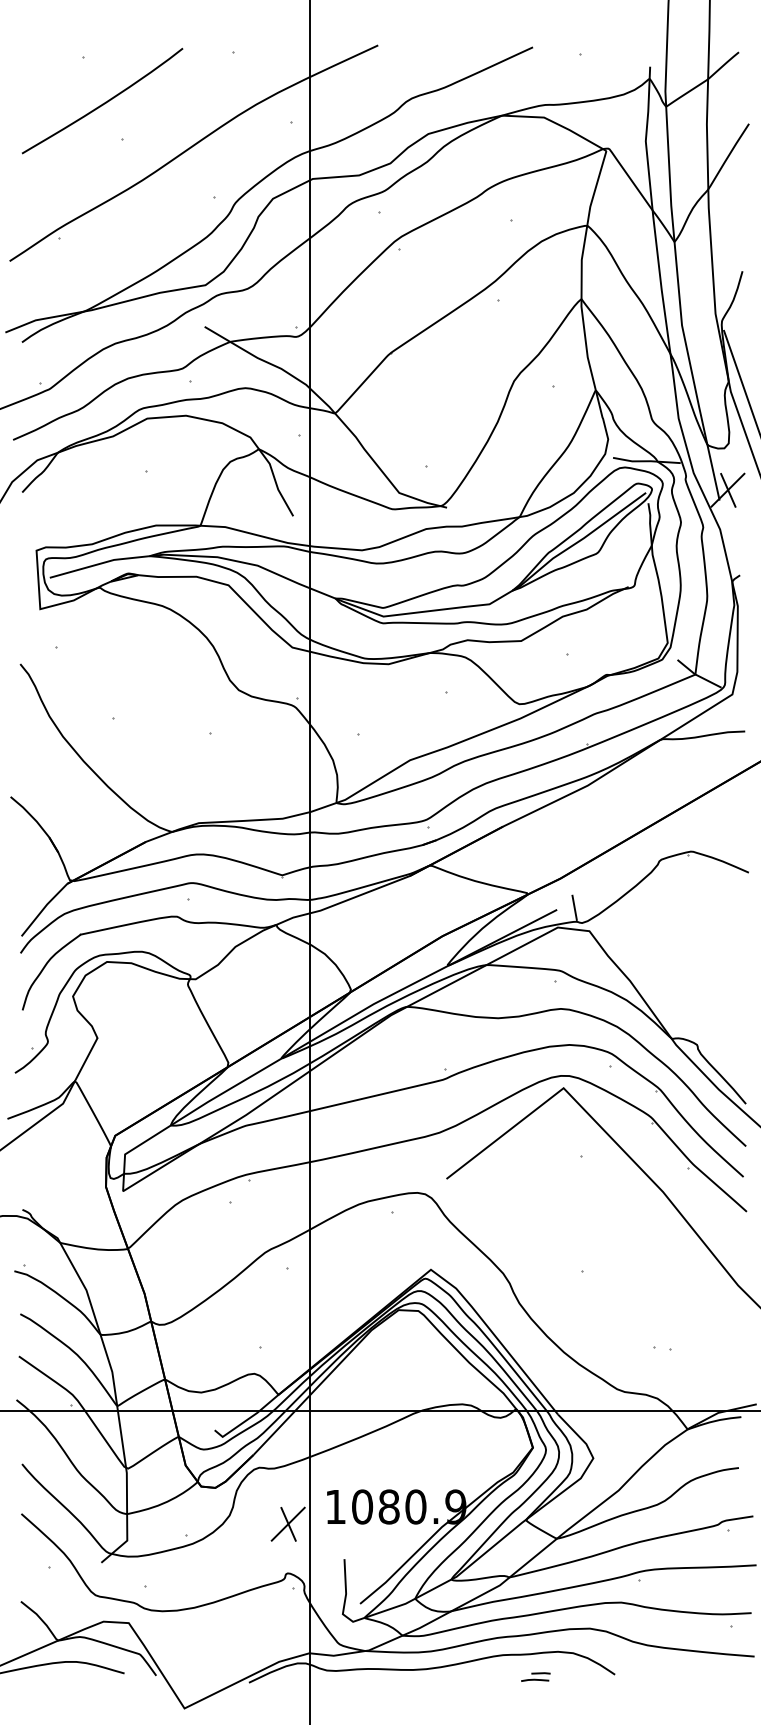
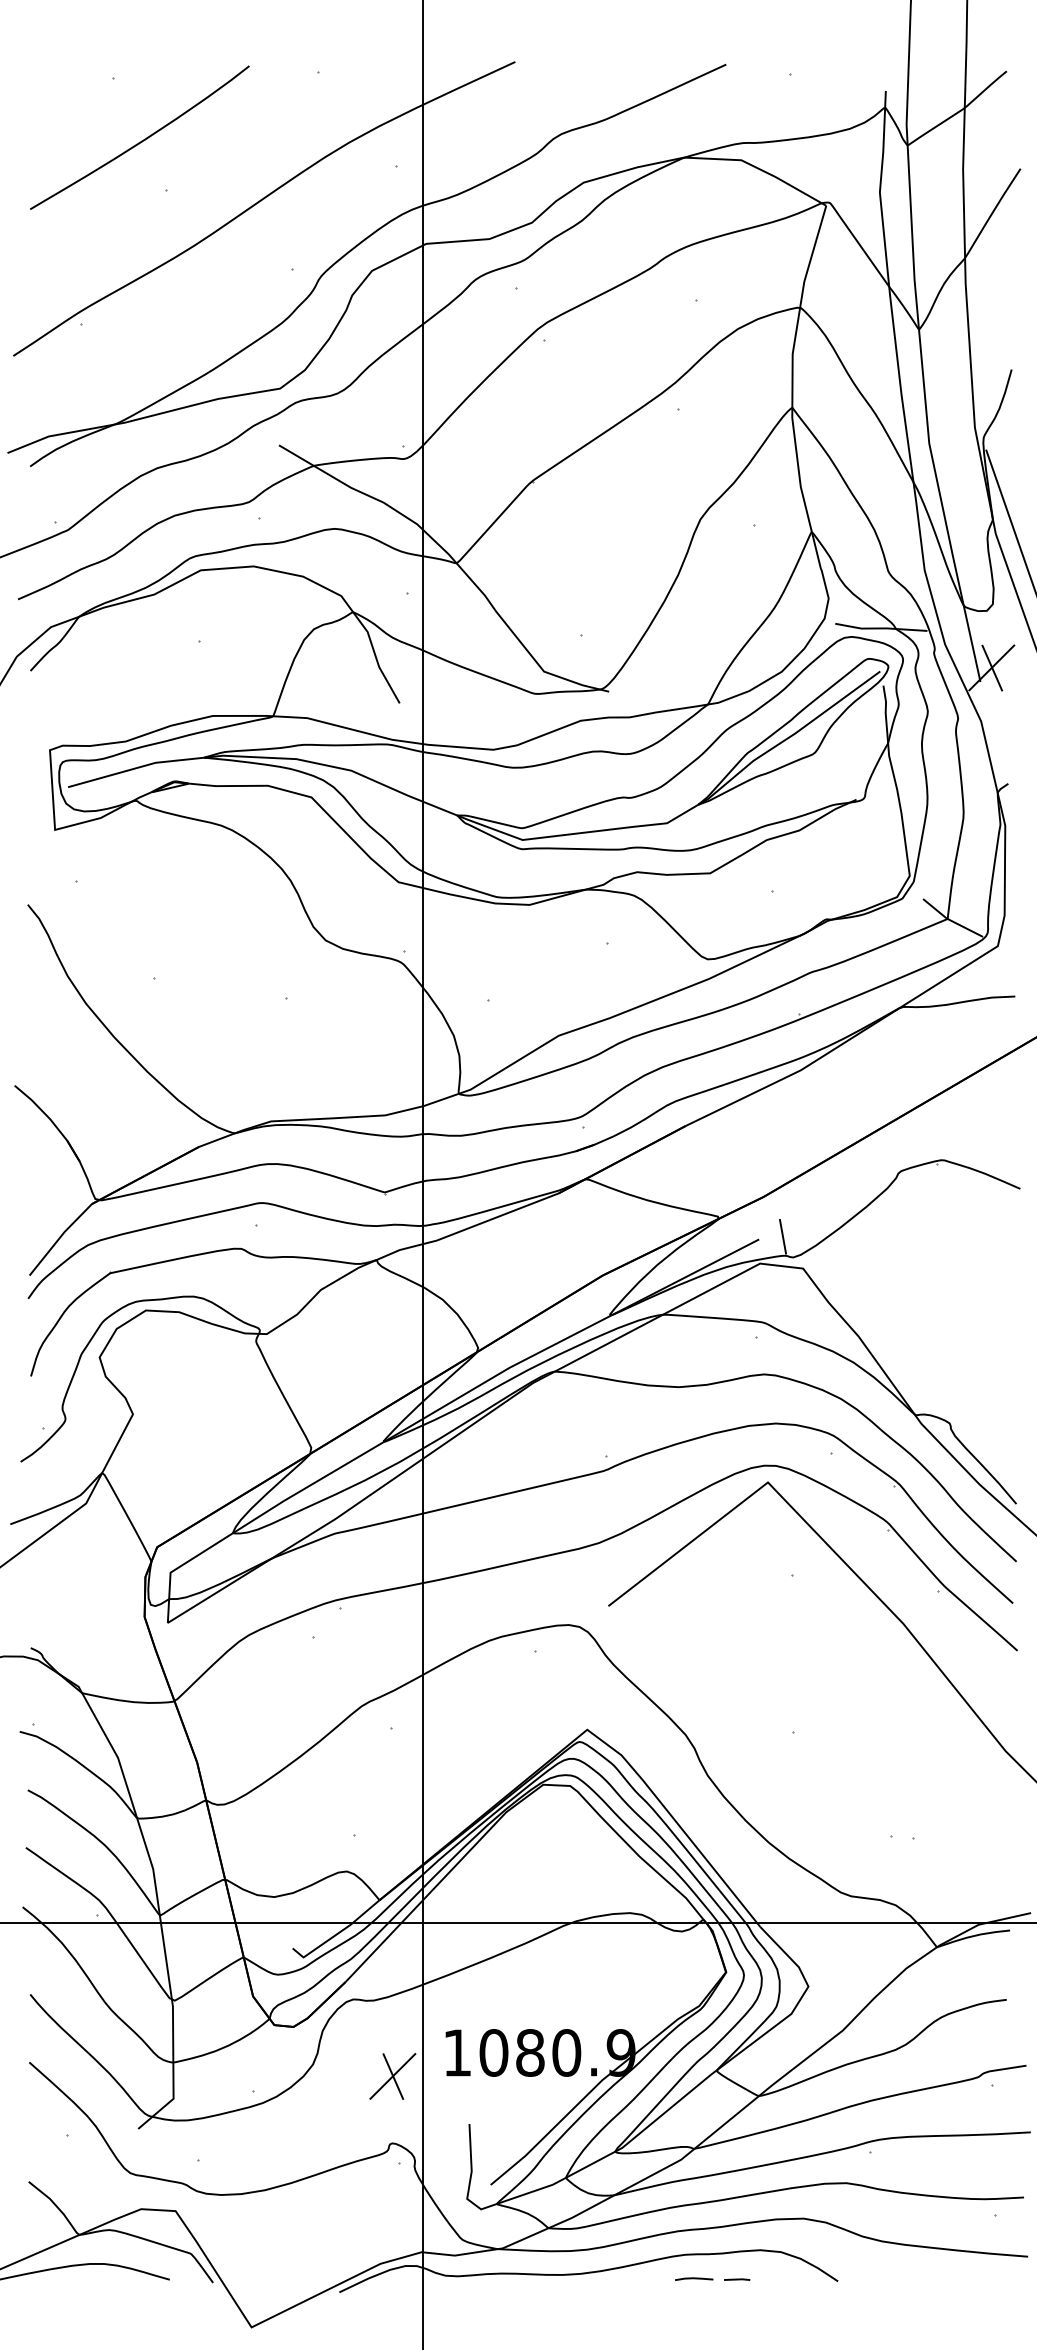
line: (535, 1679) -> (694, 2278), moved

